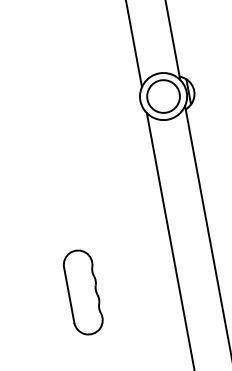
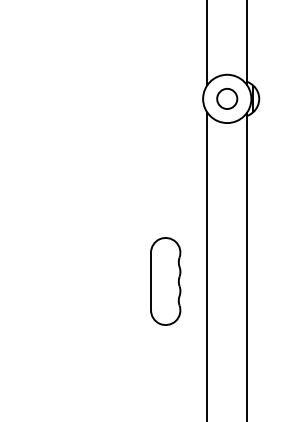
circle: (163, 96) -> (227, 98), size x0.6
part: (83, 292) -> (165, 281), moved

